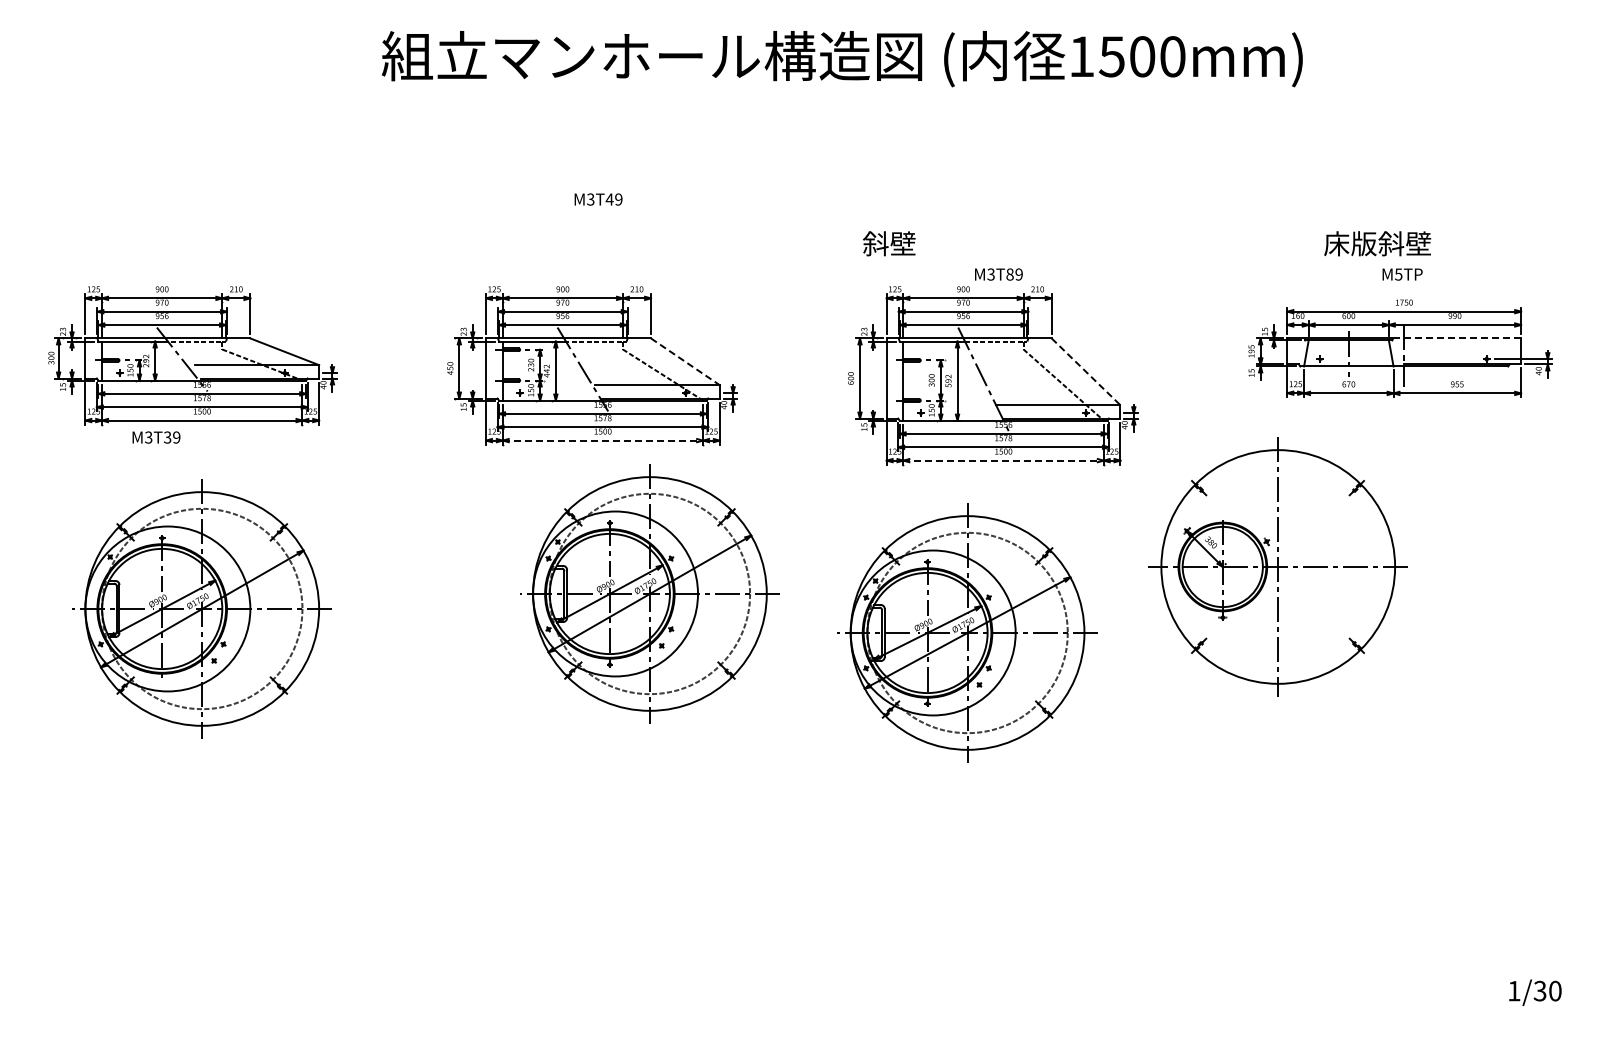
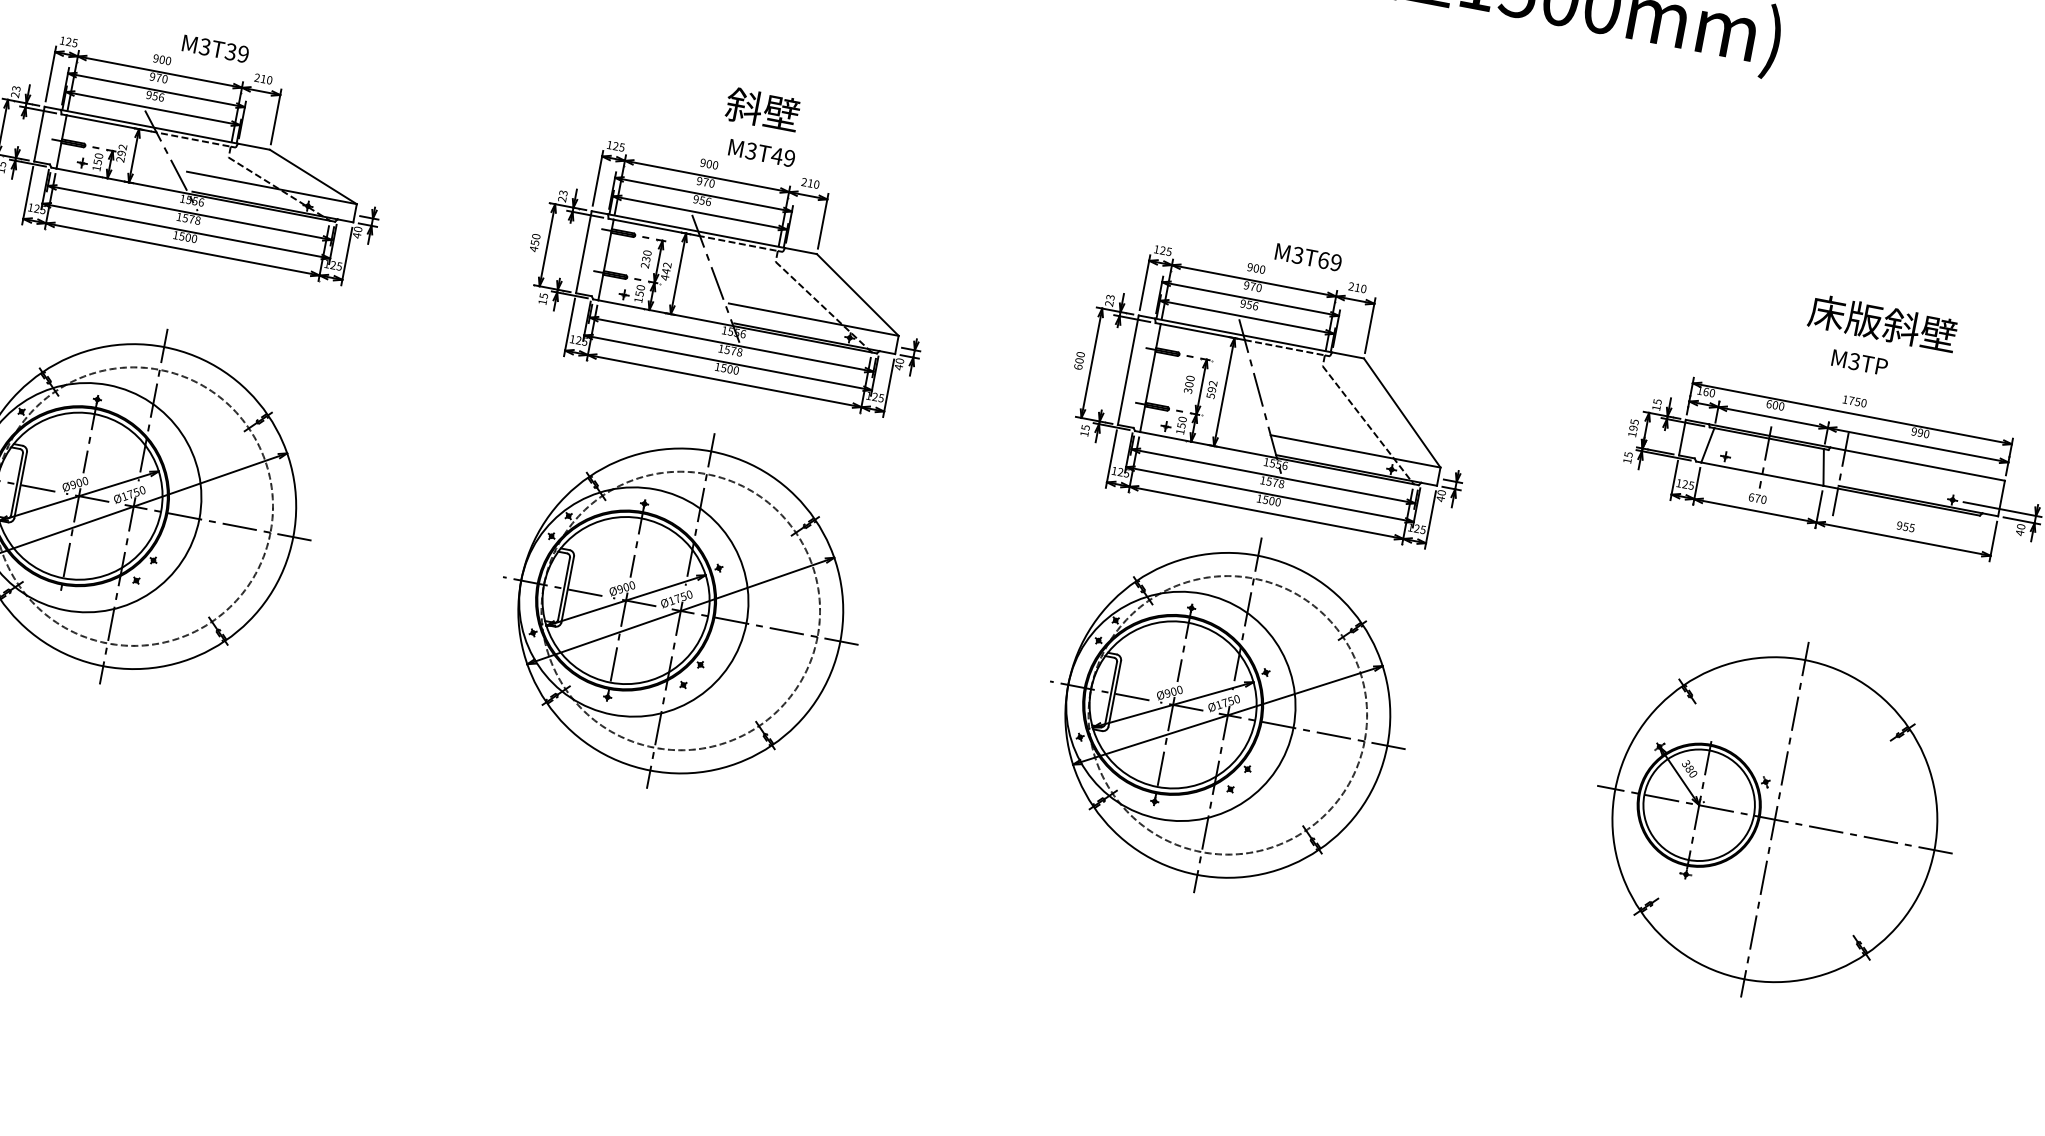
text: (598, 199) -> (761, 153), moved
text: (889, 243) -> (763, 109), moved
text: (1377, 243) -> (1882, 323), moved
text: (1009, 274) -> (1323, 260), M3T89 -> M3T69
text: (1398, 274) -> (1854, 361), M5TP -> M3TP
line: (1457, 338) -> (1918, 464), dashed -> solid
line: (685, 361) -> (857, 294), dashed -> solid
line: (1086, 371) -> (1402, 412), dashed -> solid
text: (156, 437) -> (215, 48), moved
line: (603, 440) -> (725, 381), dashed -> solid
line: (1004, 460) -> (1267, 512), dashed -> solid
part: (1277, 566) -> (1774, 818), moved
part: (649, 593) -> (680, 610), moved
part: (967, 632) -> (1227, 714), moved

